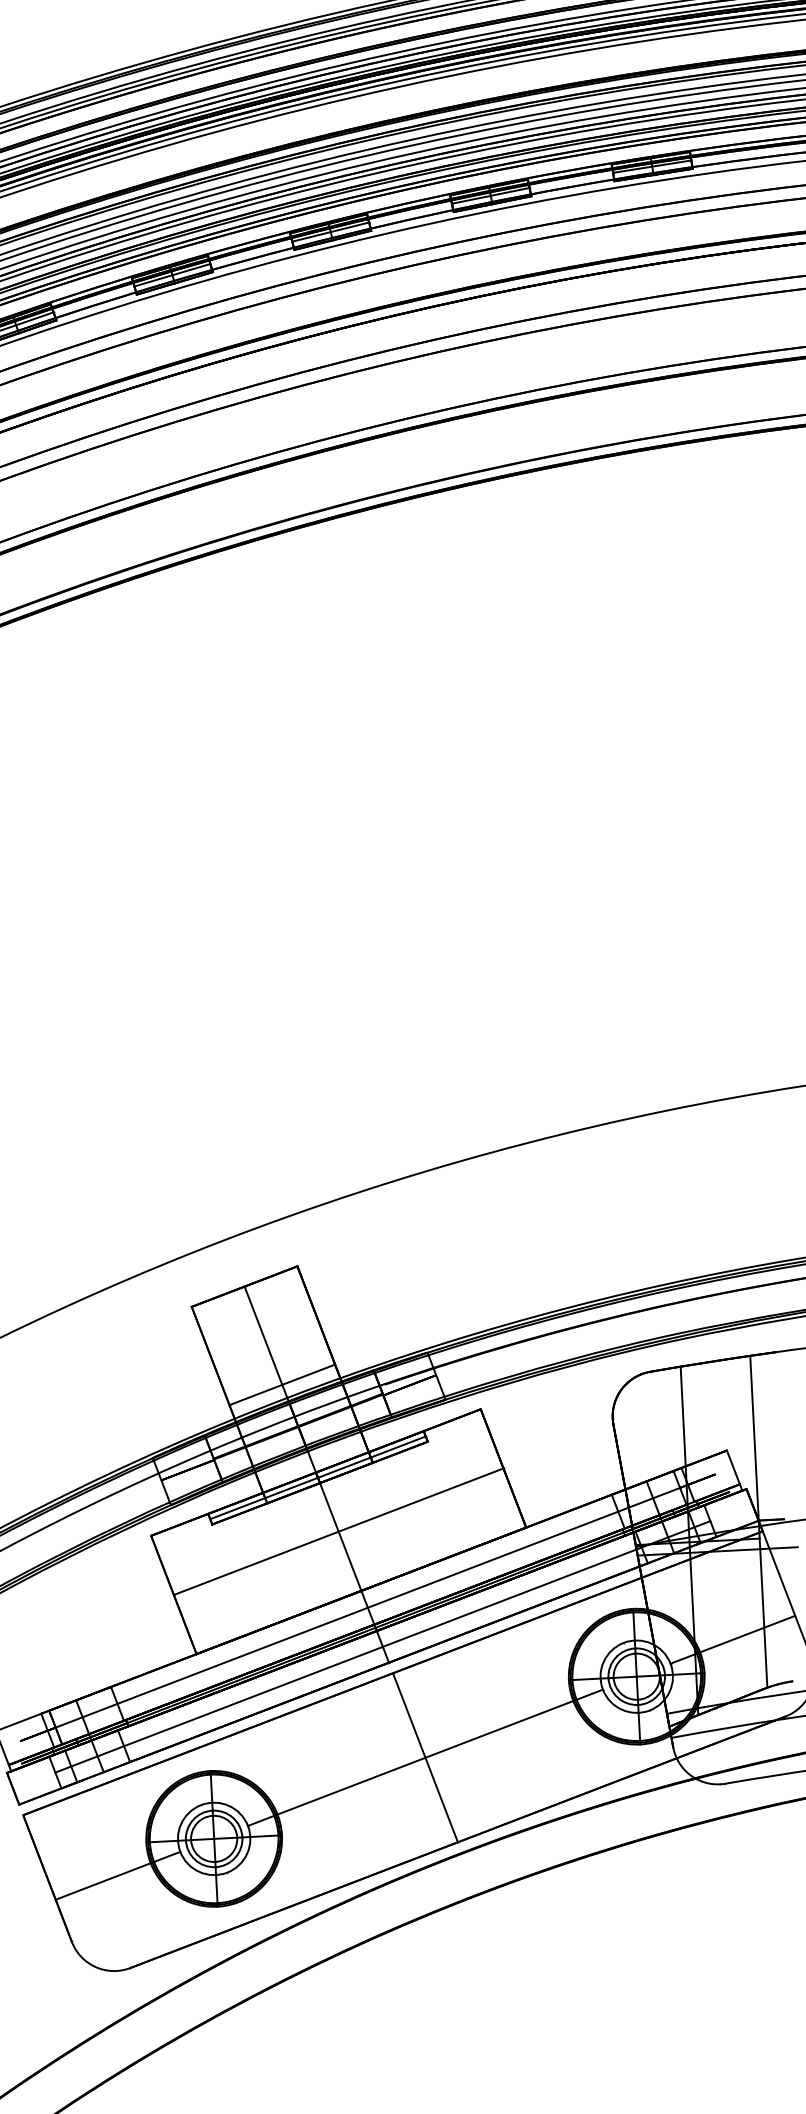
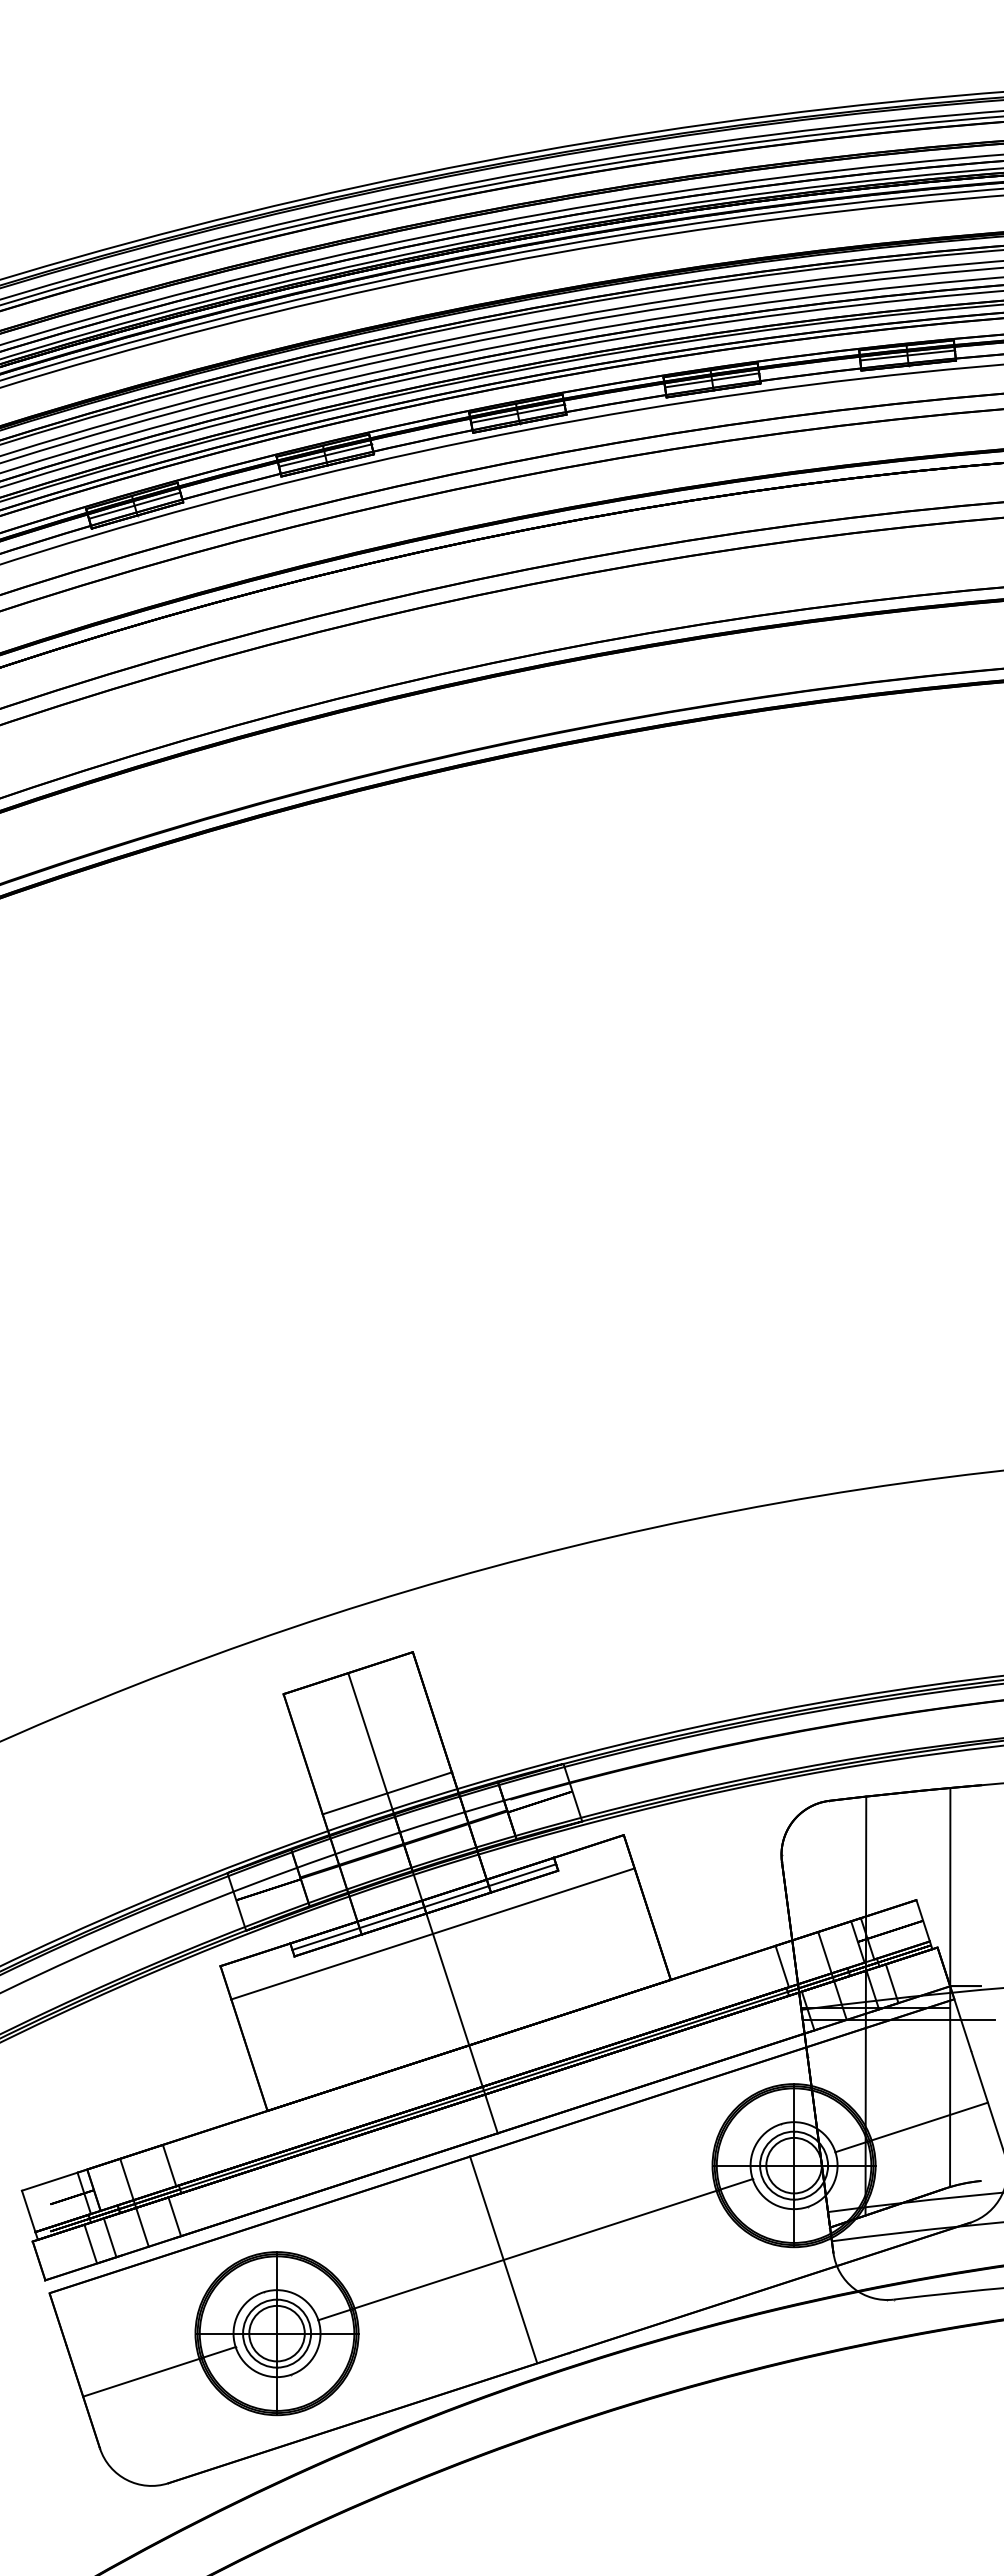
line: (338, 1531) -> (432, 1933), moved
line: (367, 1608) -> (475, 2066), removed
line: (382, 1646) -> (491, 2113), removed
line: (425, 1757) -> (503, 2259), moved

